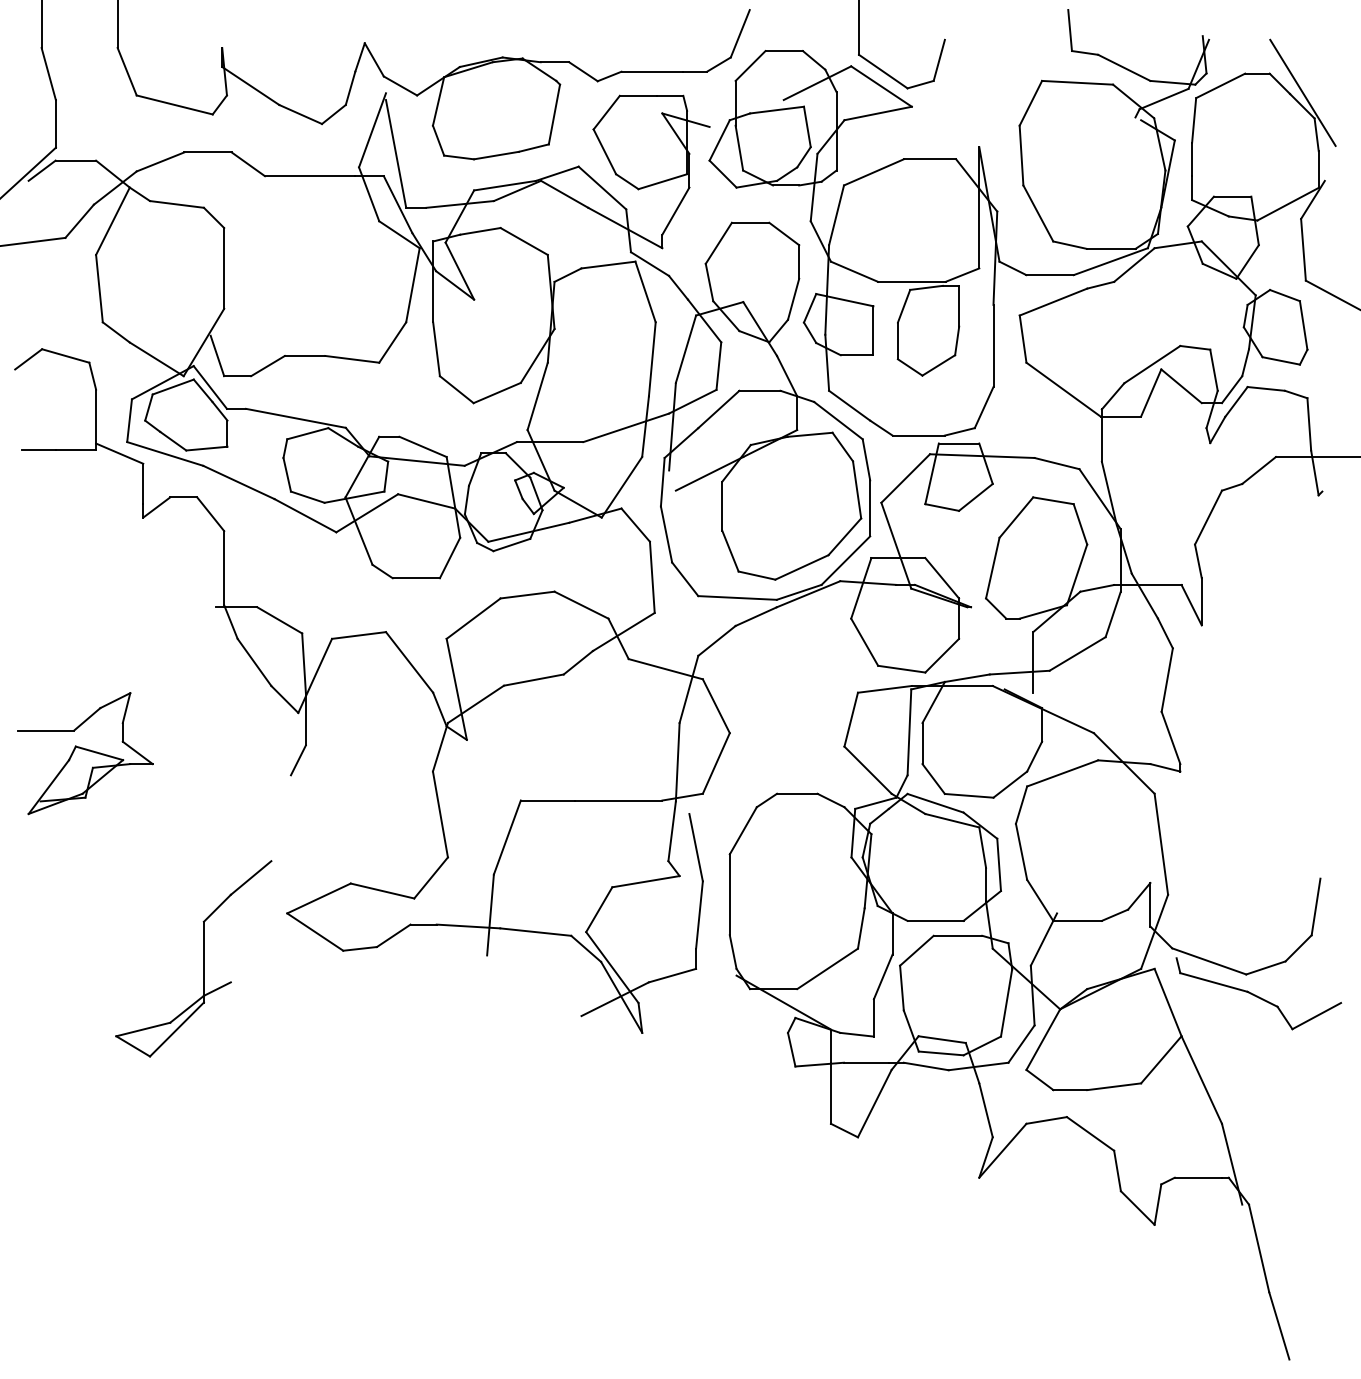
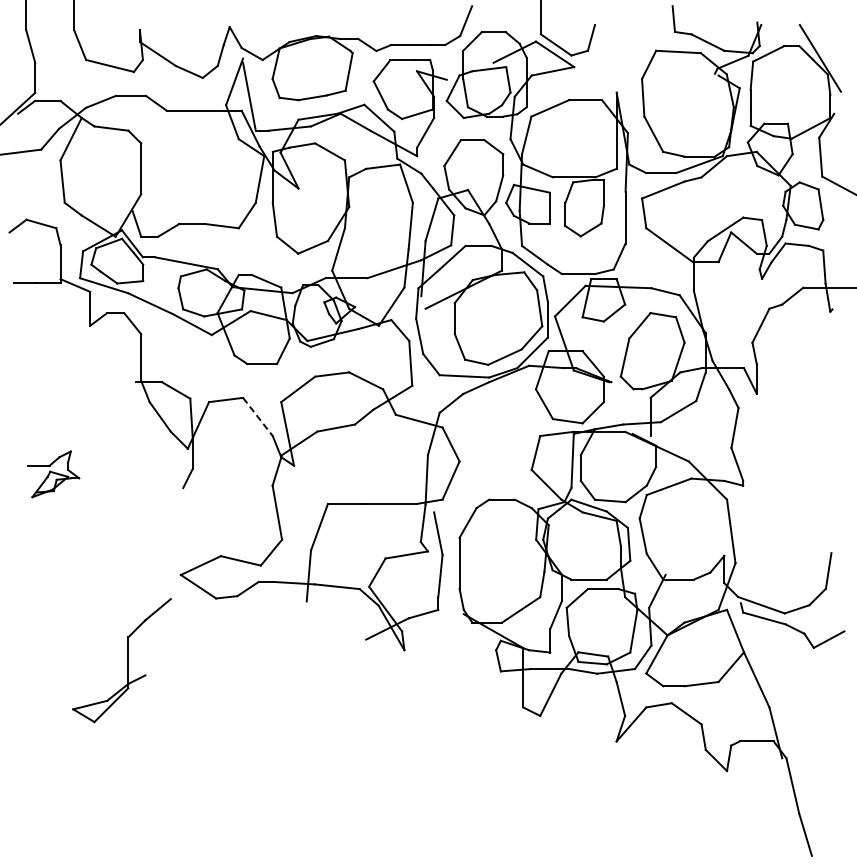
line: (410, 663) -> (258, 417), solid -> dashed
part: (84, 753) -> (53, 474), size x0.6
part: (192, 958) -> (121, 660), moved

